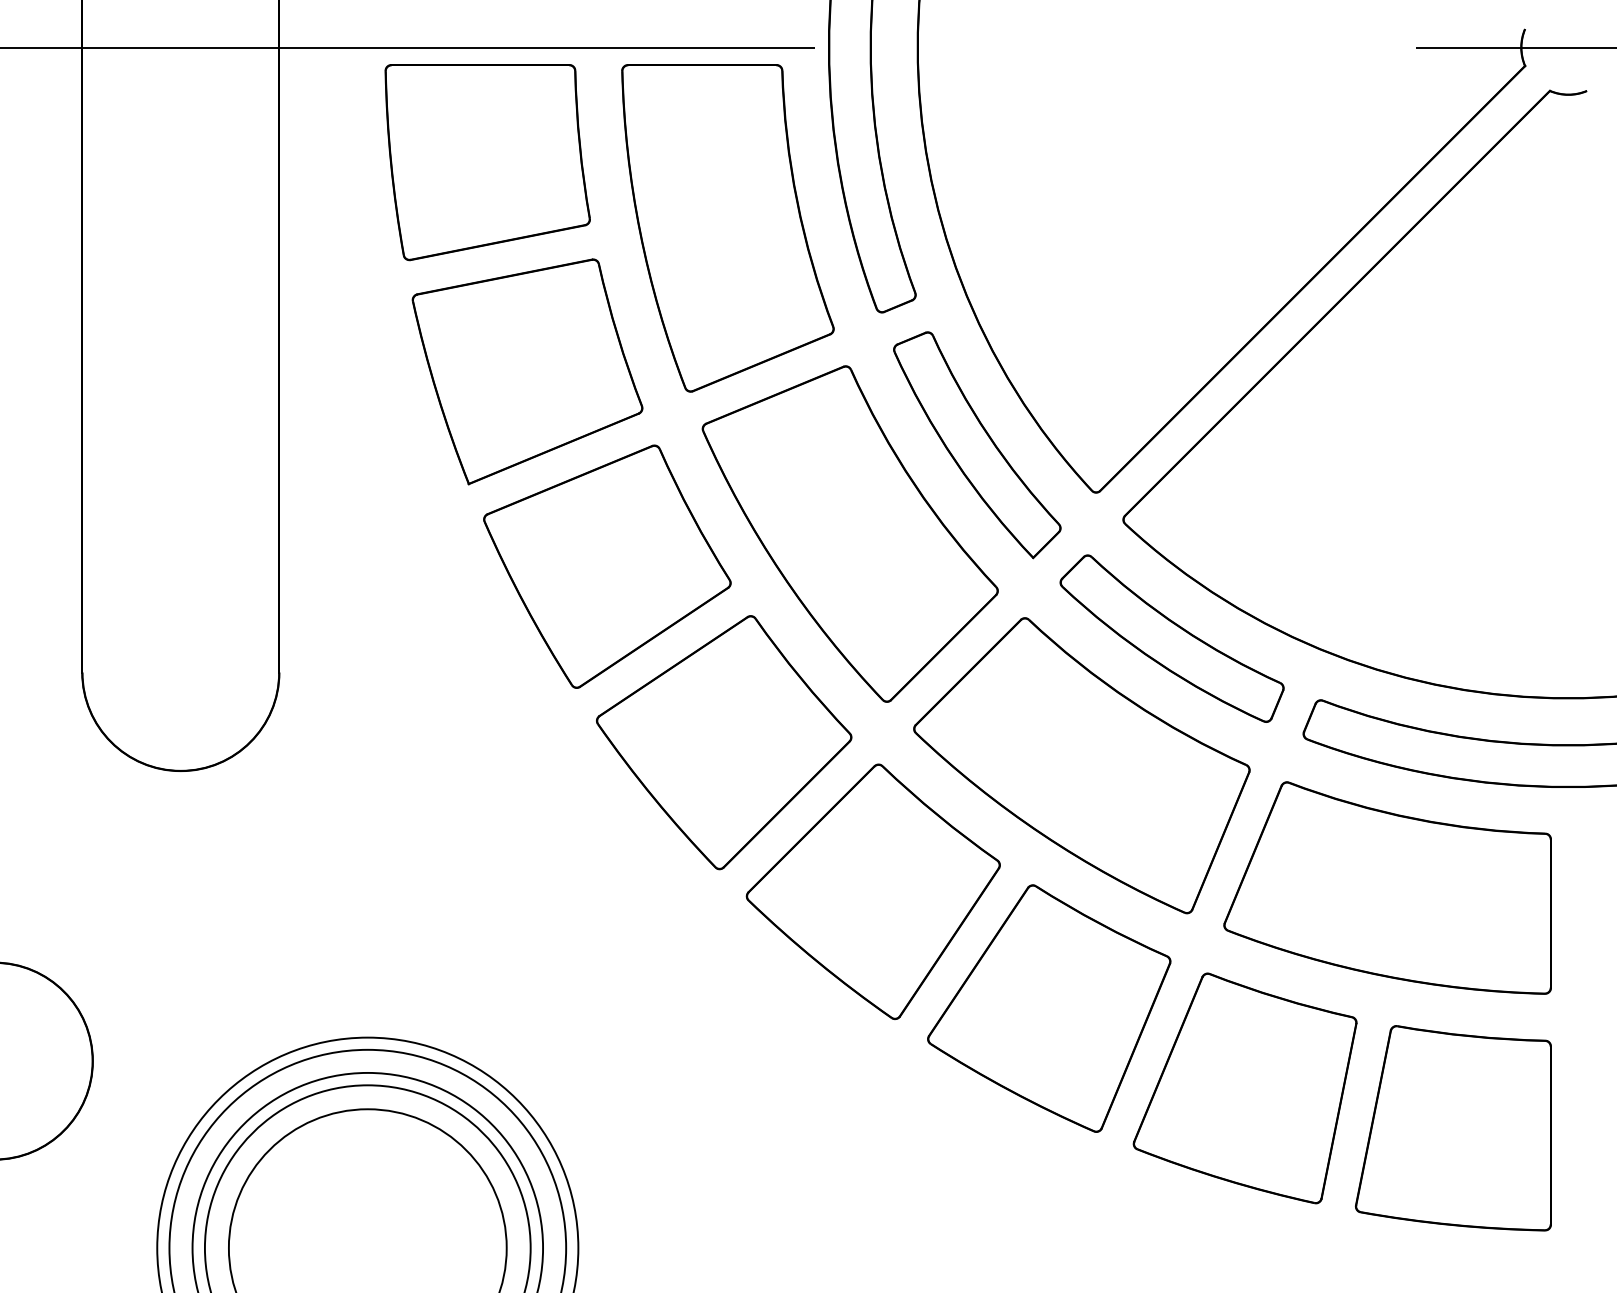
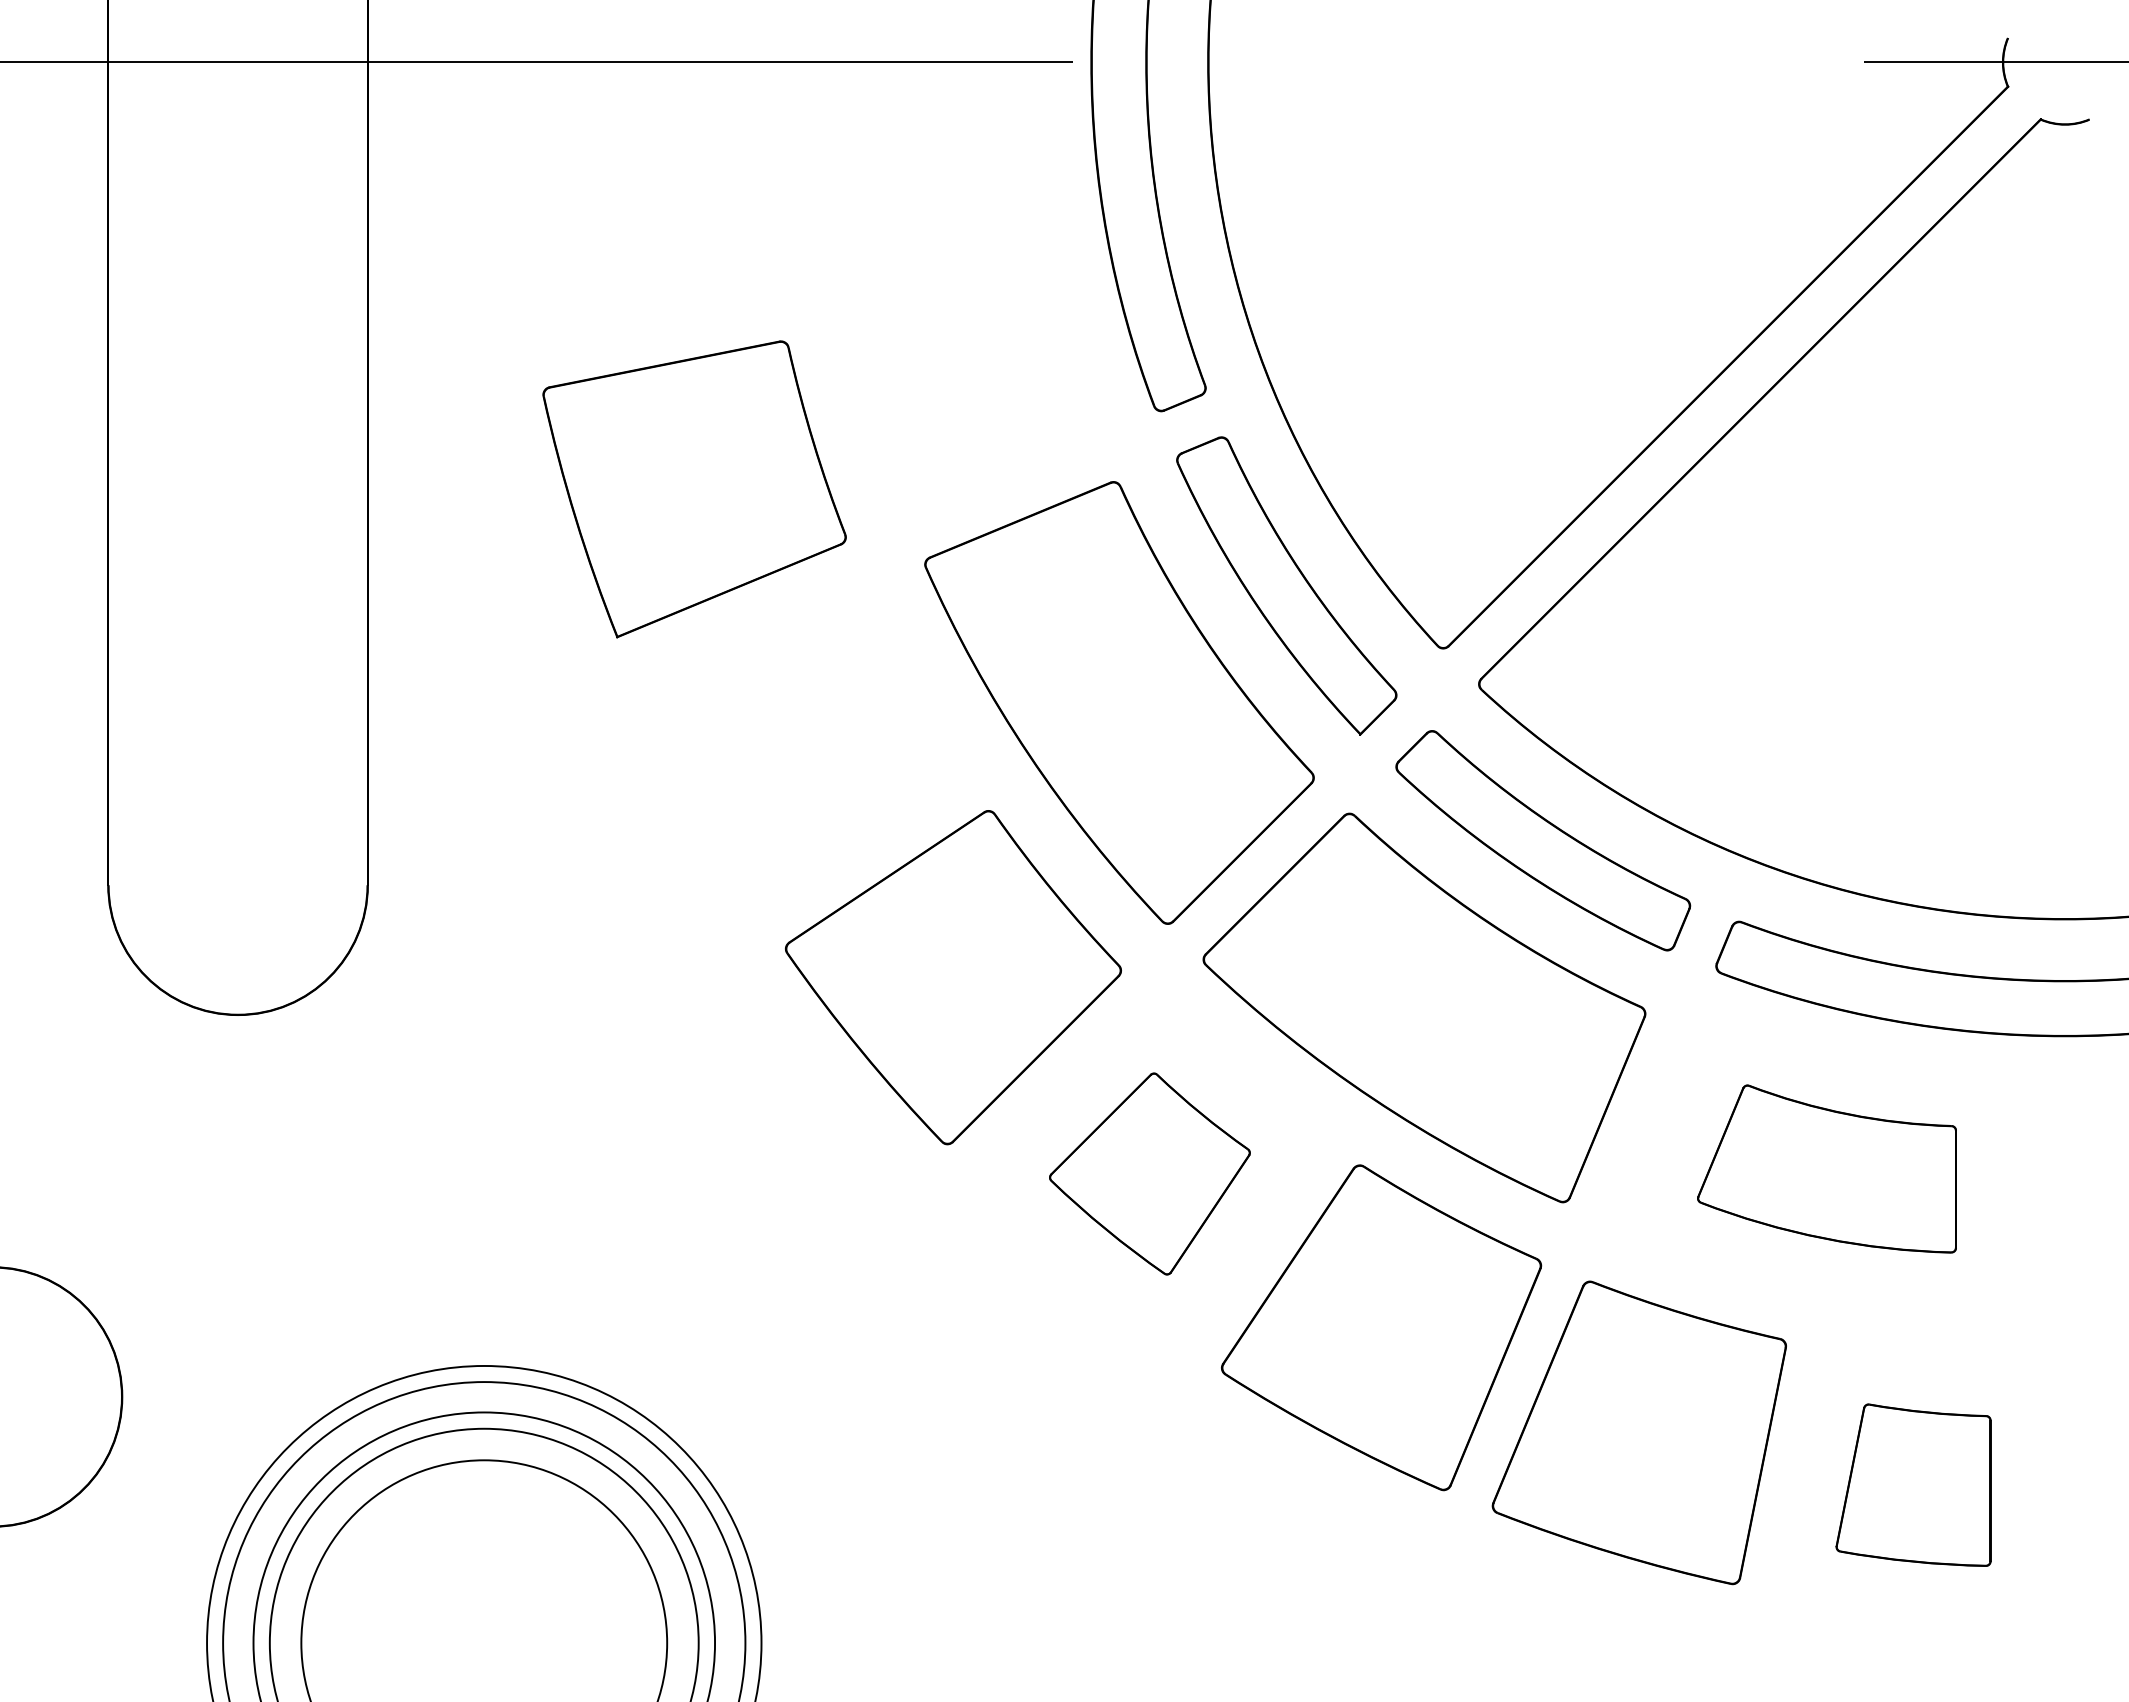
part: (487, 162) -> (641, 213), removed
part: (727, 228) -> (958, 300), removed
part: (607, 566) -> (799, 745), removed
part: (1387, 887) -> (1826, 1168), size x0.6
part: (873, 891) -> (1149, 1173), size x0.6
part: (1453, 1127) -> (1913, 1484), size x0.6

